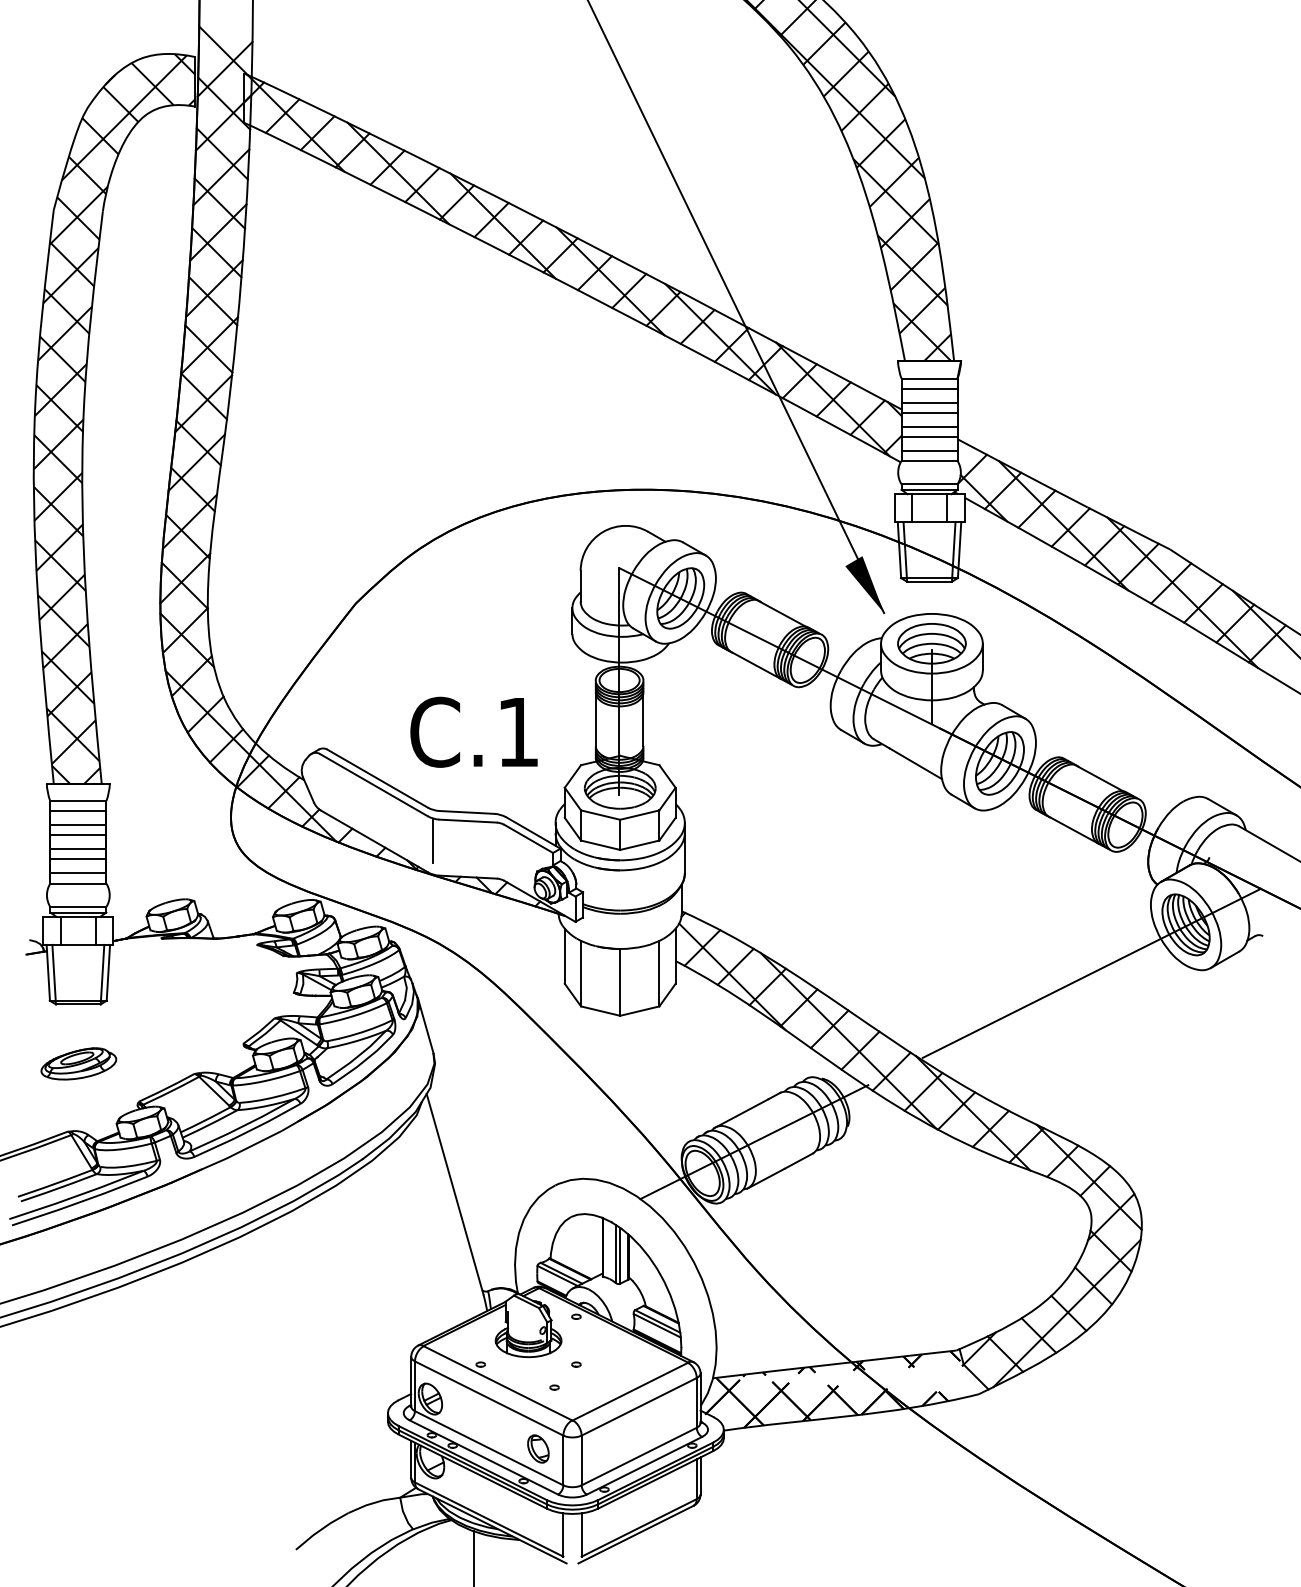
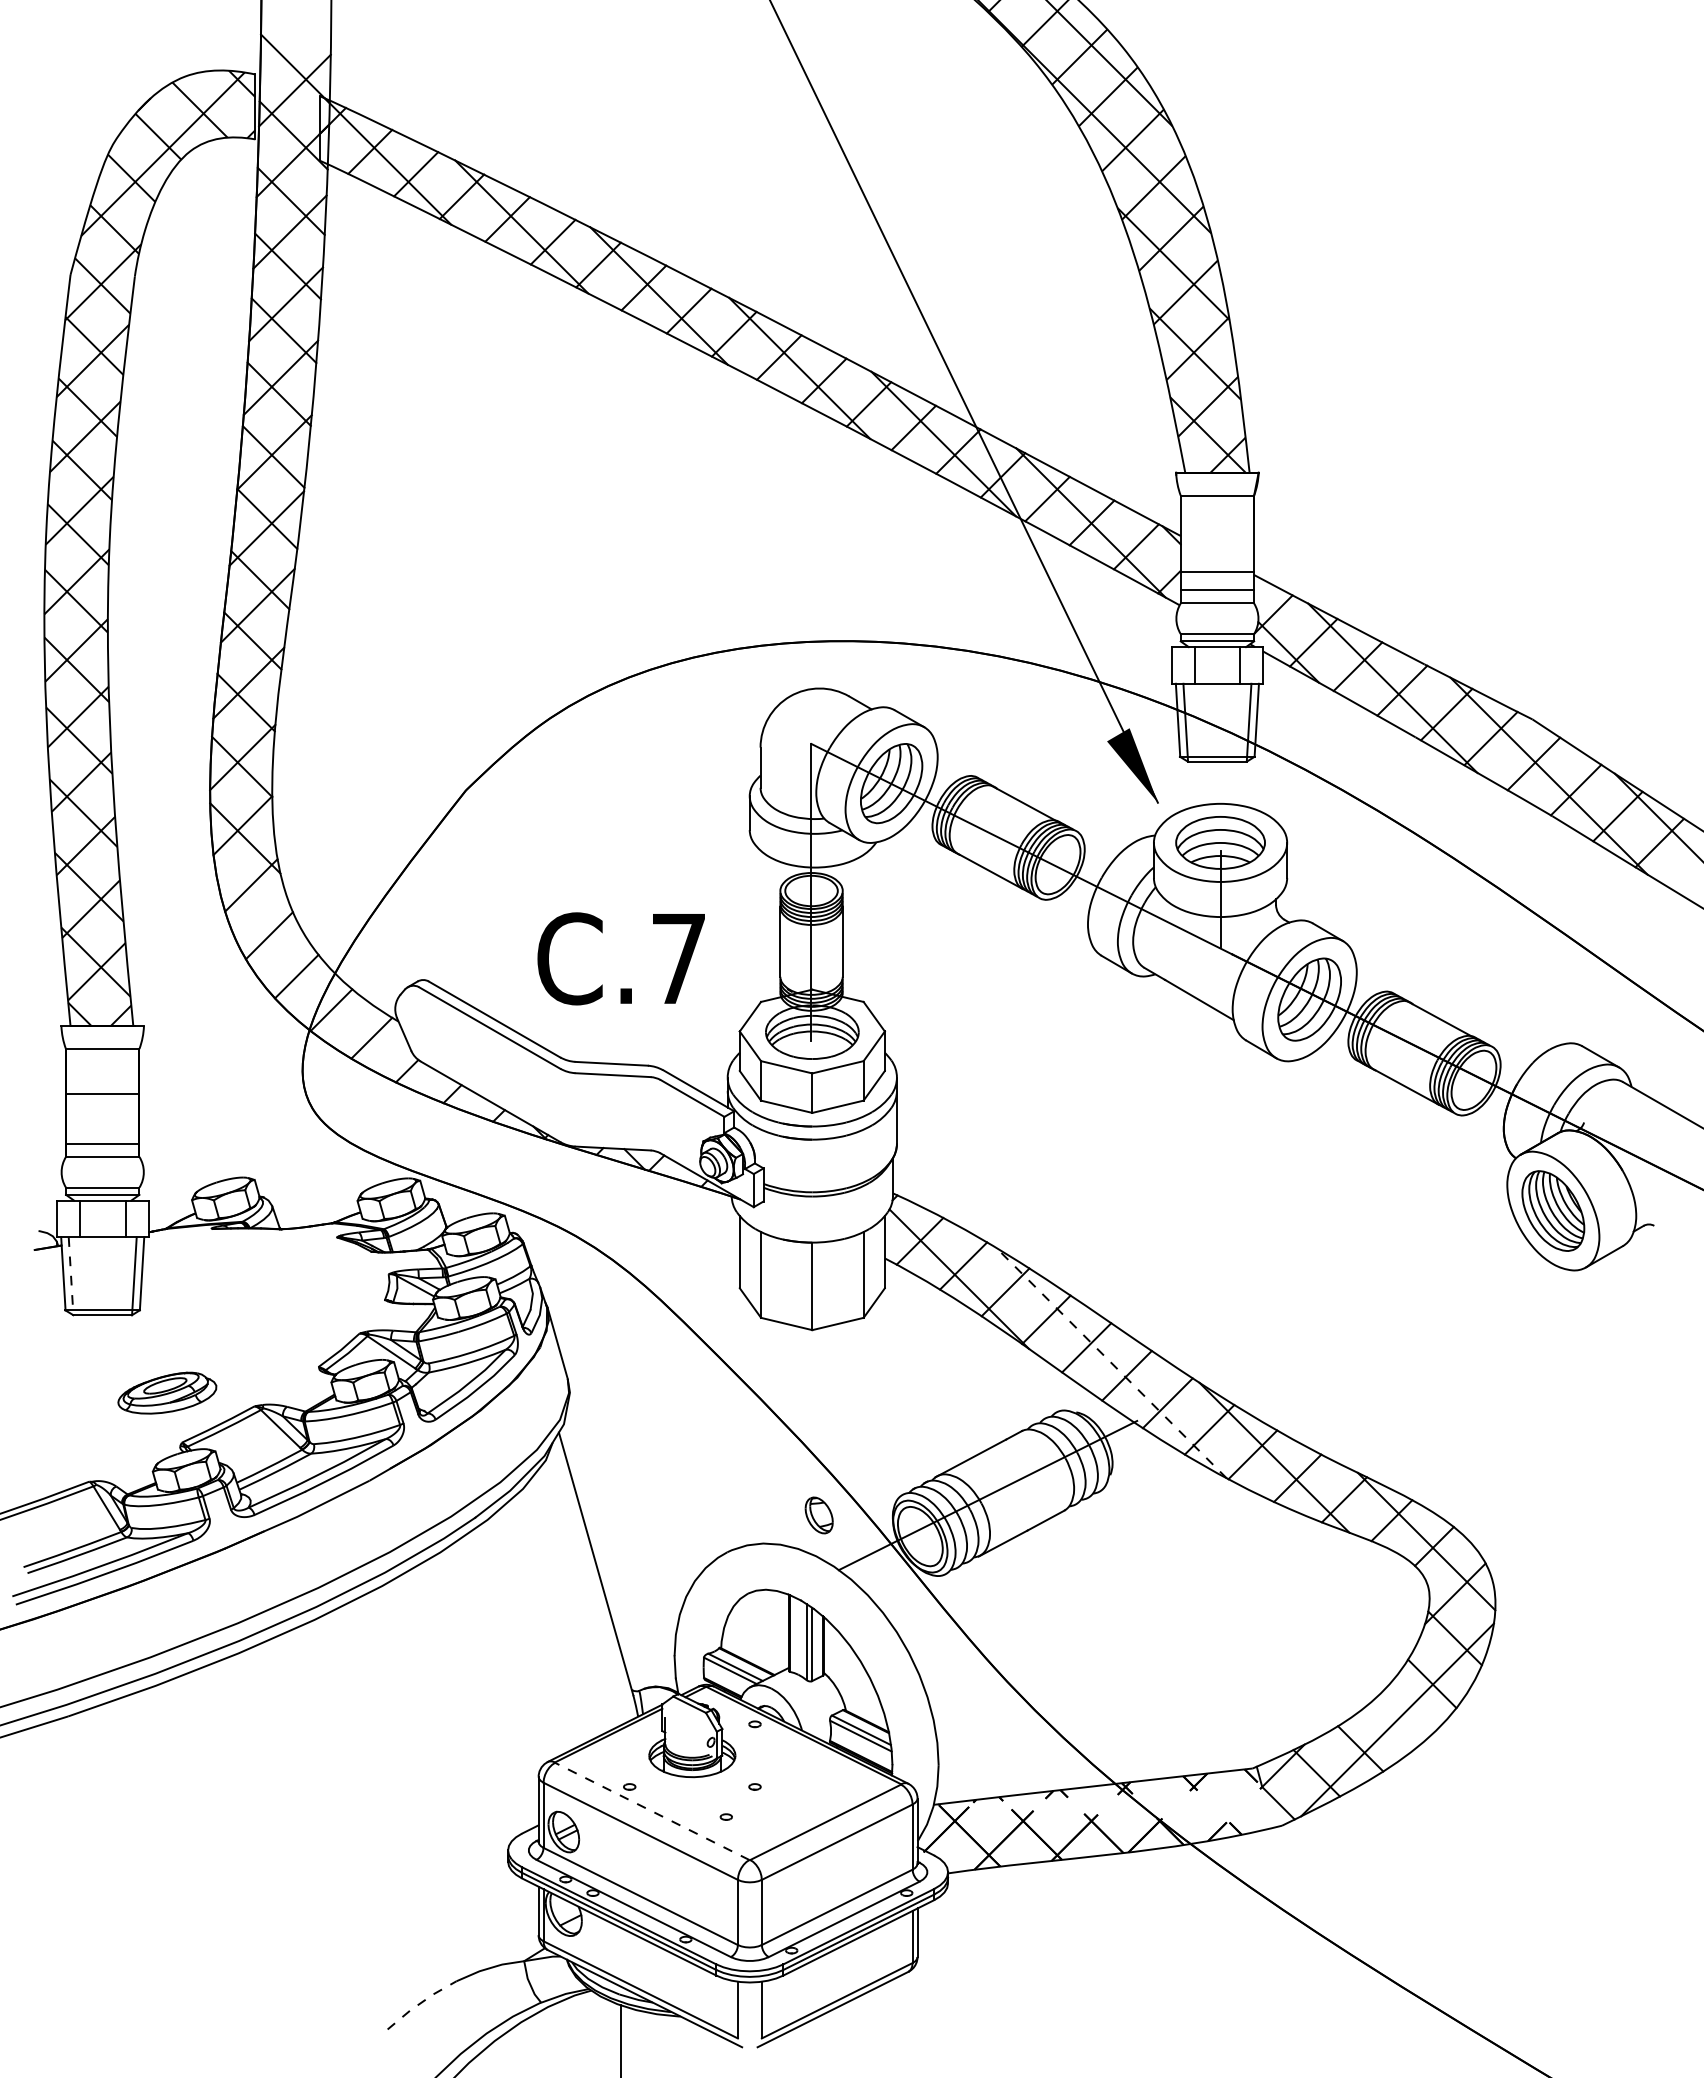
line: (929, 388) -> (1217, 508), removed
line: (929, 402) -> (1217, 527), removed
line: (929, 412) -> (1217, 540), removed
line: (929, 426) -> (1217, 558), removed
text: (518, 732) -> (678, 958), C.1 -> C.7
line: (250, 756) -> (328, 990), removed
line: (78, 811) -> (102, 1062), removed
line: (78, 825) -> (102, 1080), removed
line: (433, 840) -> (567, 1100), removed
line: (78, 849) -> (102, 1112), removed
line: (78, 859) -> (102, 1125), removed
line: (1091, 973) -> (1429, 1274), removed
line: (54, 974) -> (71, 1276), solid -> dashed
line: (848, 1040) -> (1111, 1362), solid -> dashed
part: (78, 1063) -> (167, 1392), moved
line: (1068, 1313) -> (1399, 1719), removed
line: (498, 1383) -> (652, 1811), solid -> dashed
part: (537, 1449) -> (818, 1515), moved
line: (321, 1529) -> (420, 2003), solid -> dashed

